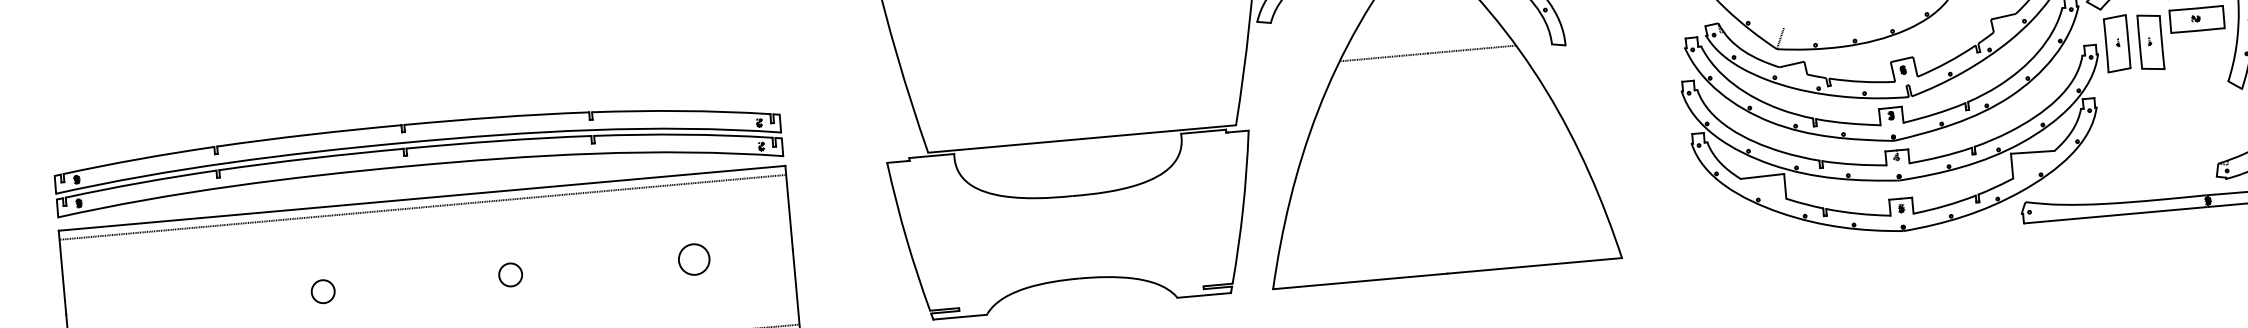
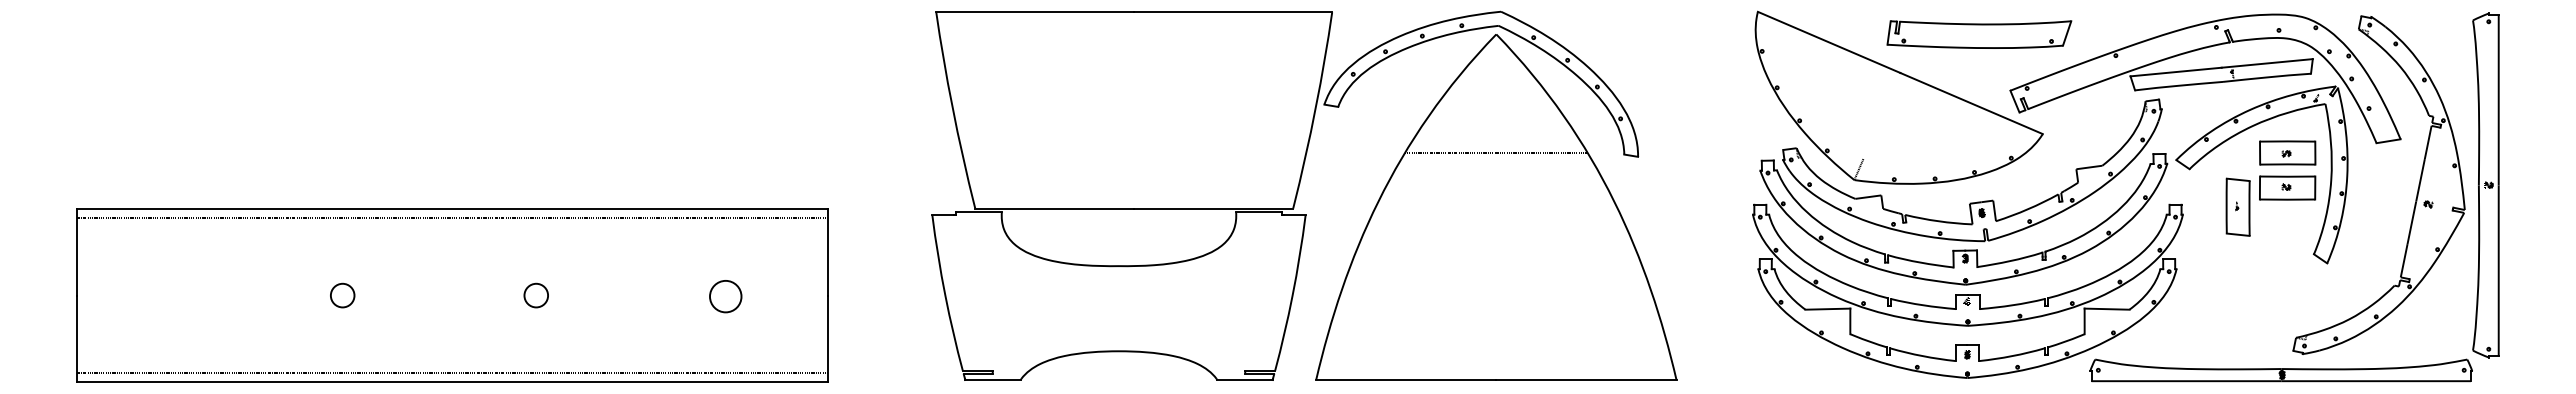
part: (2117, 43) -> (2203, 205), removed
part: (418, 156) -> (452, 165), removed

